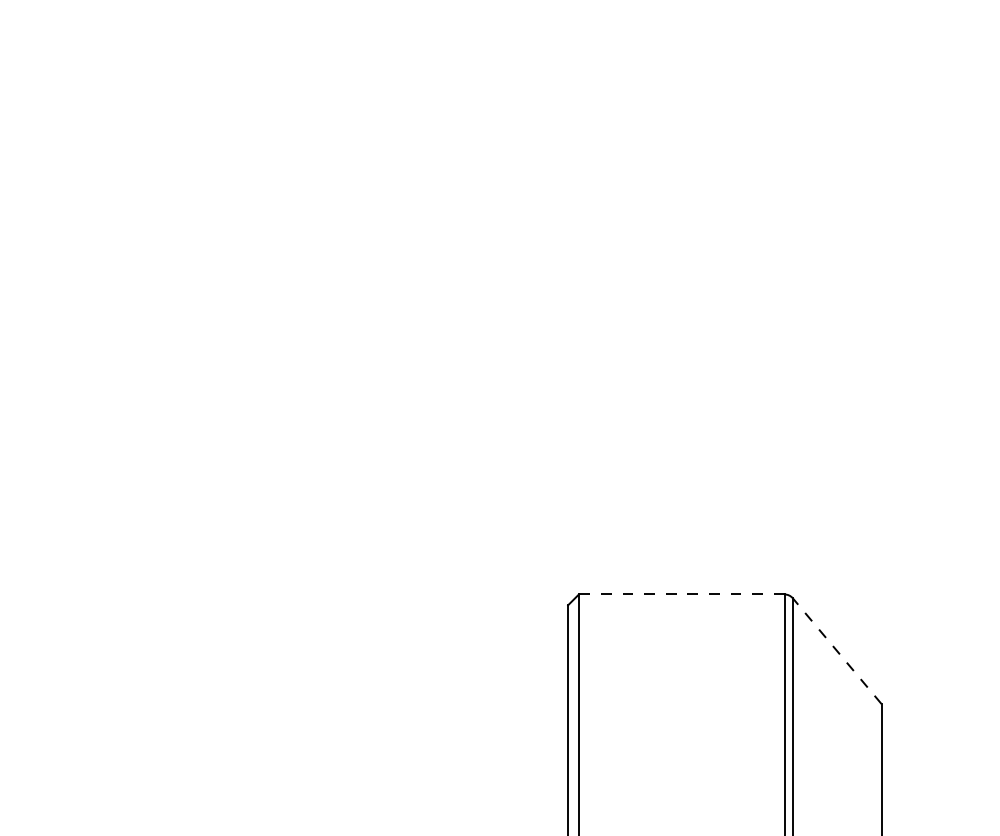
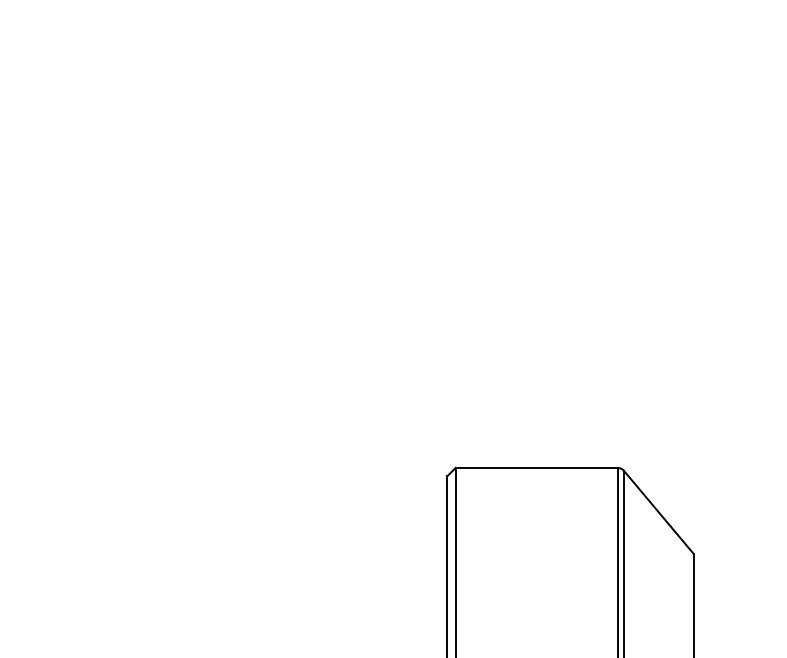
line: (681, 594) -> (536, 467), dashed -> solid
line: (836, 650) -> (658, 512), dashed -> solid

